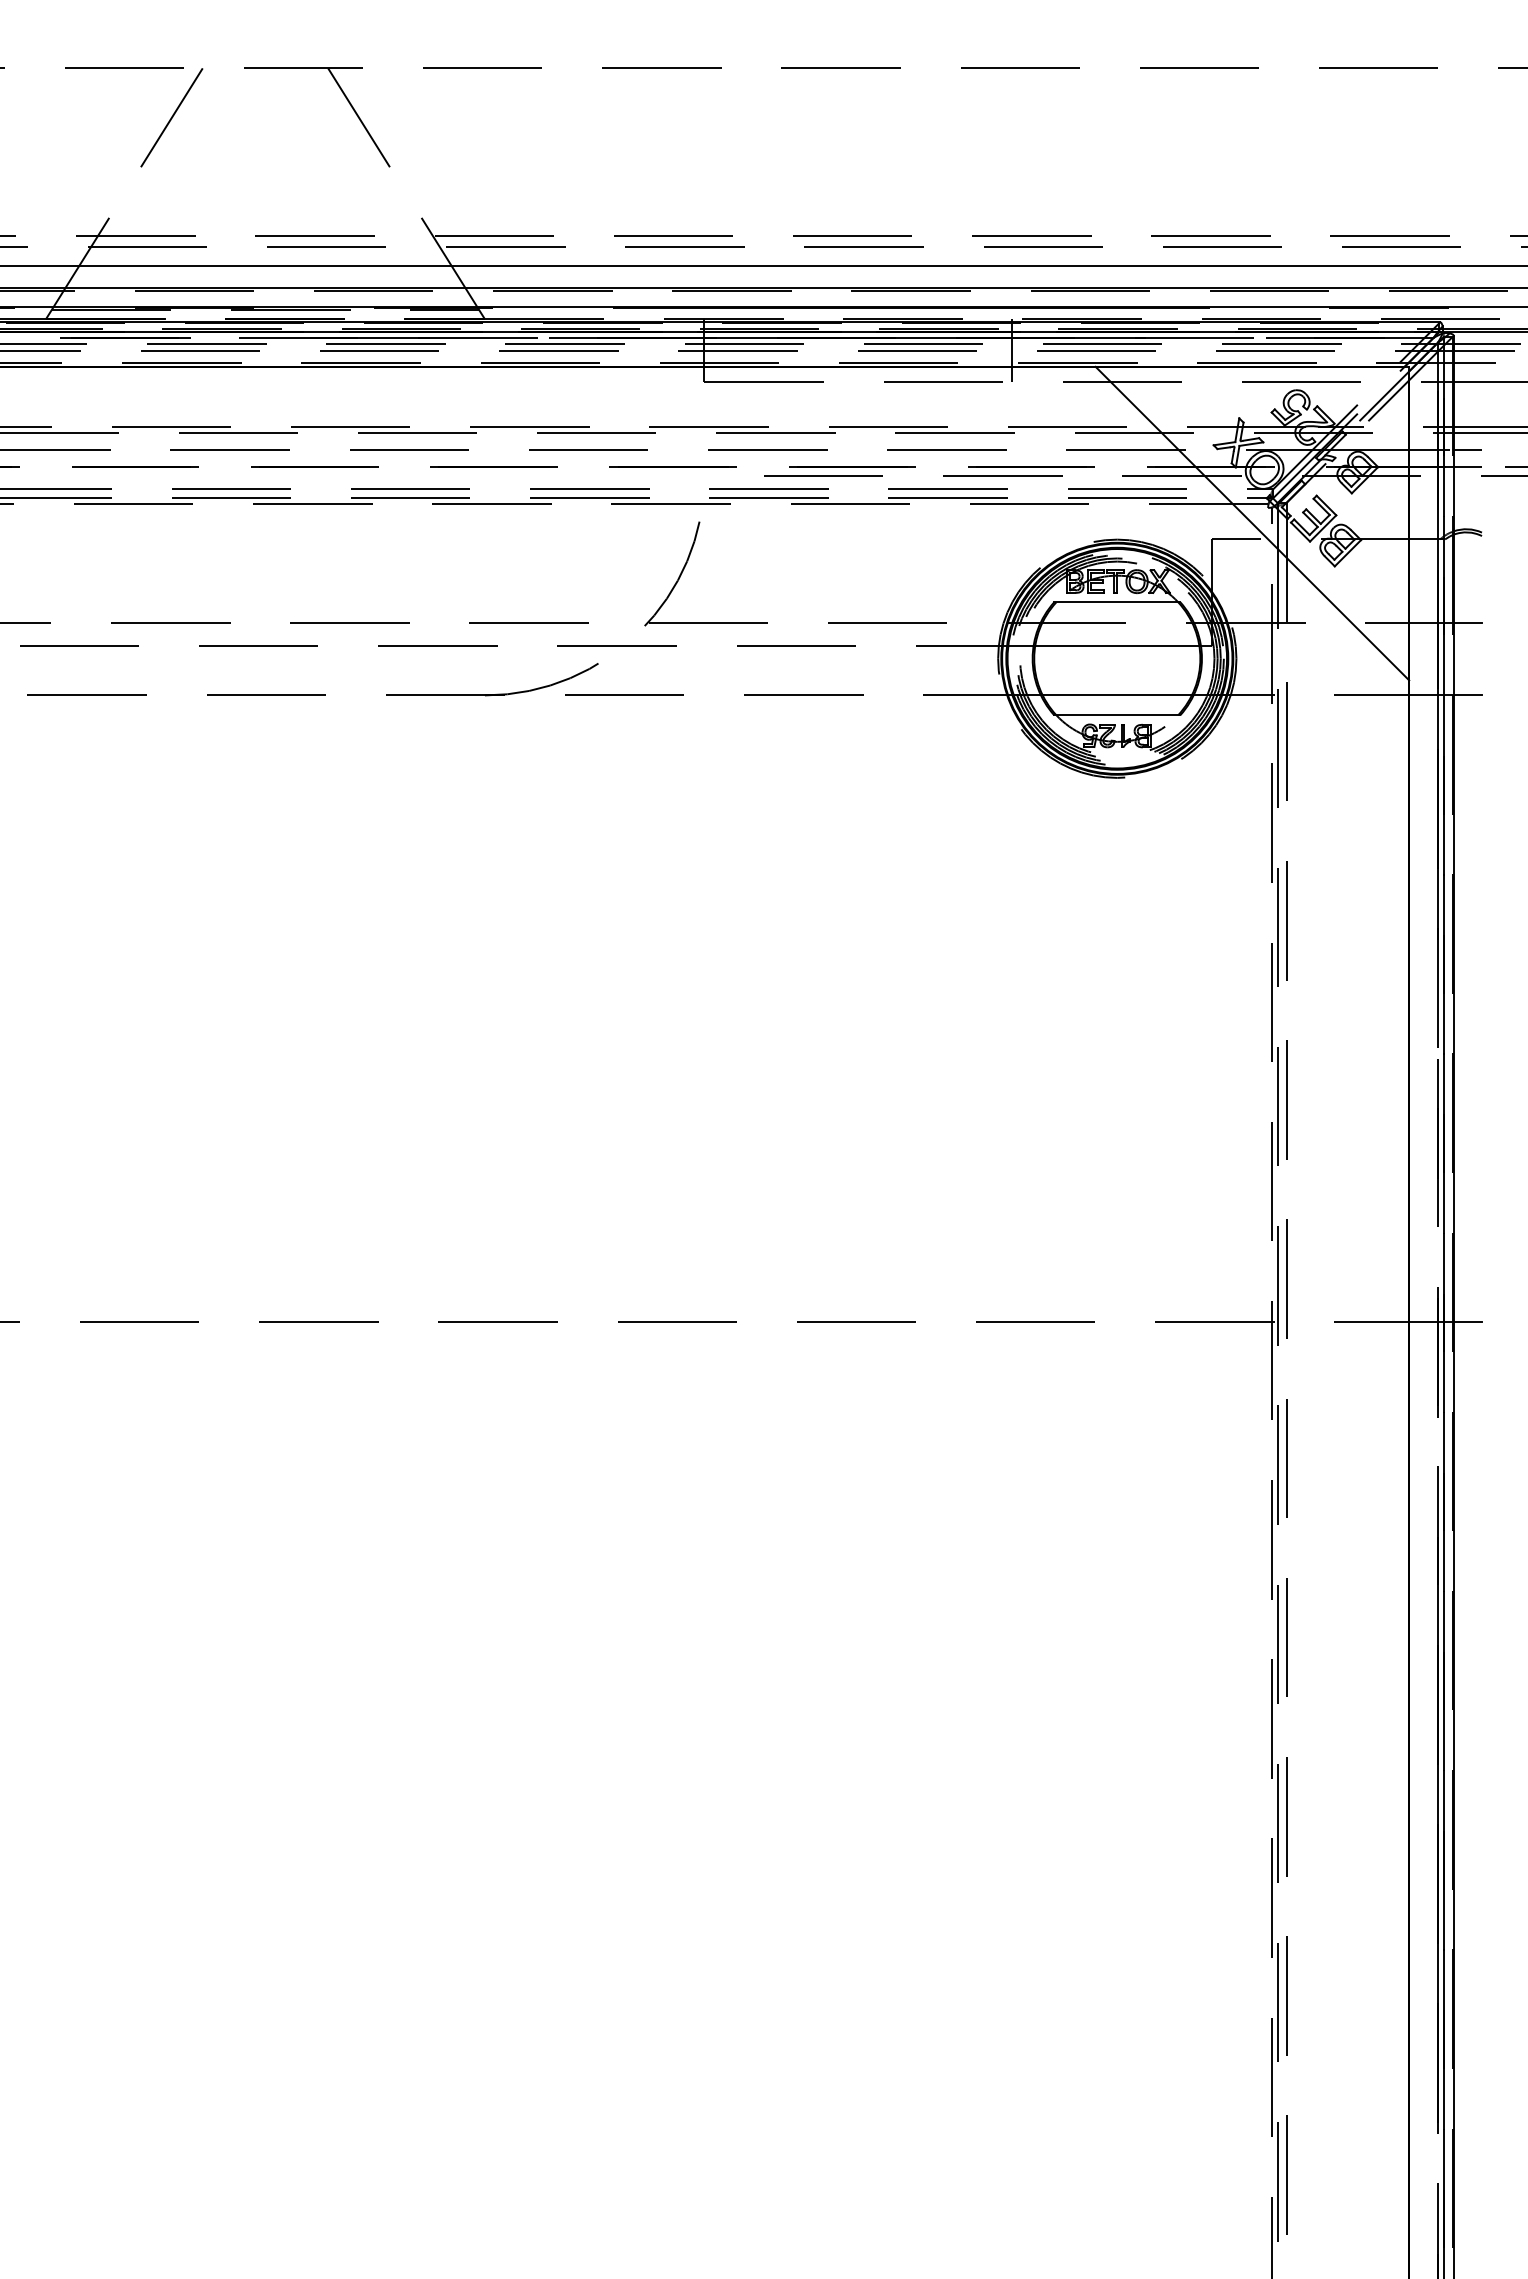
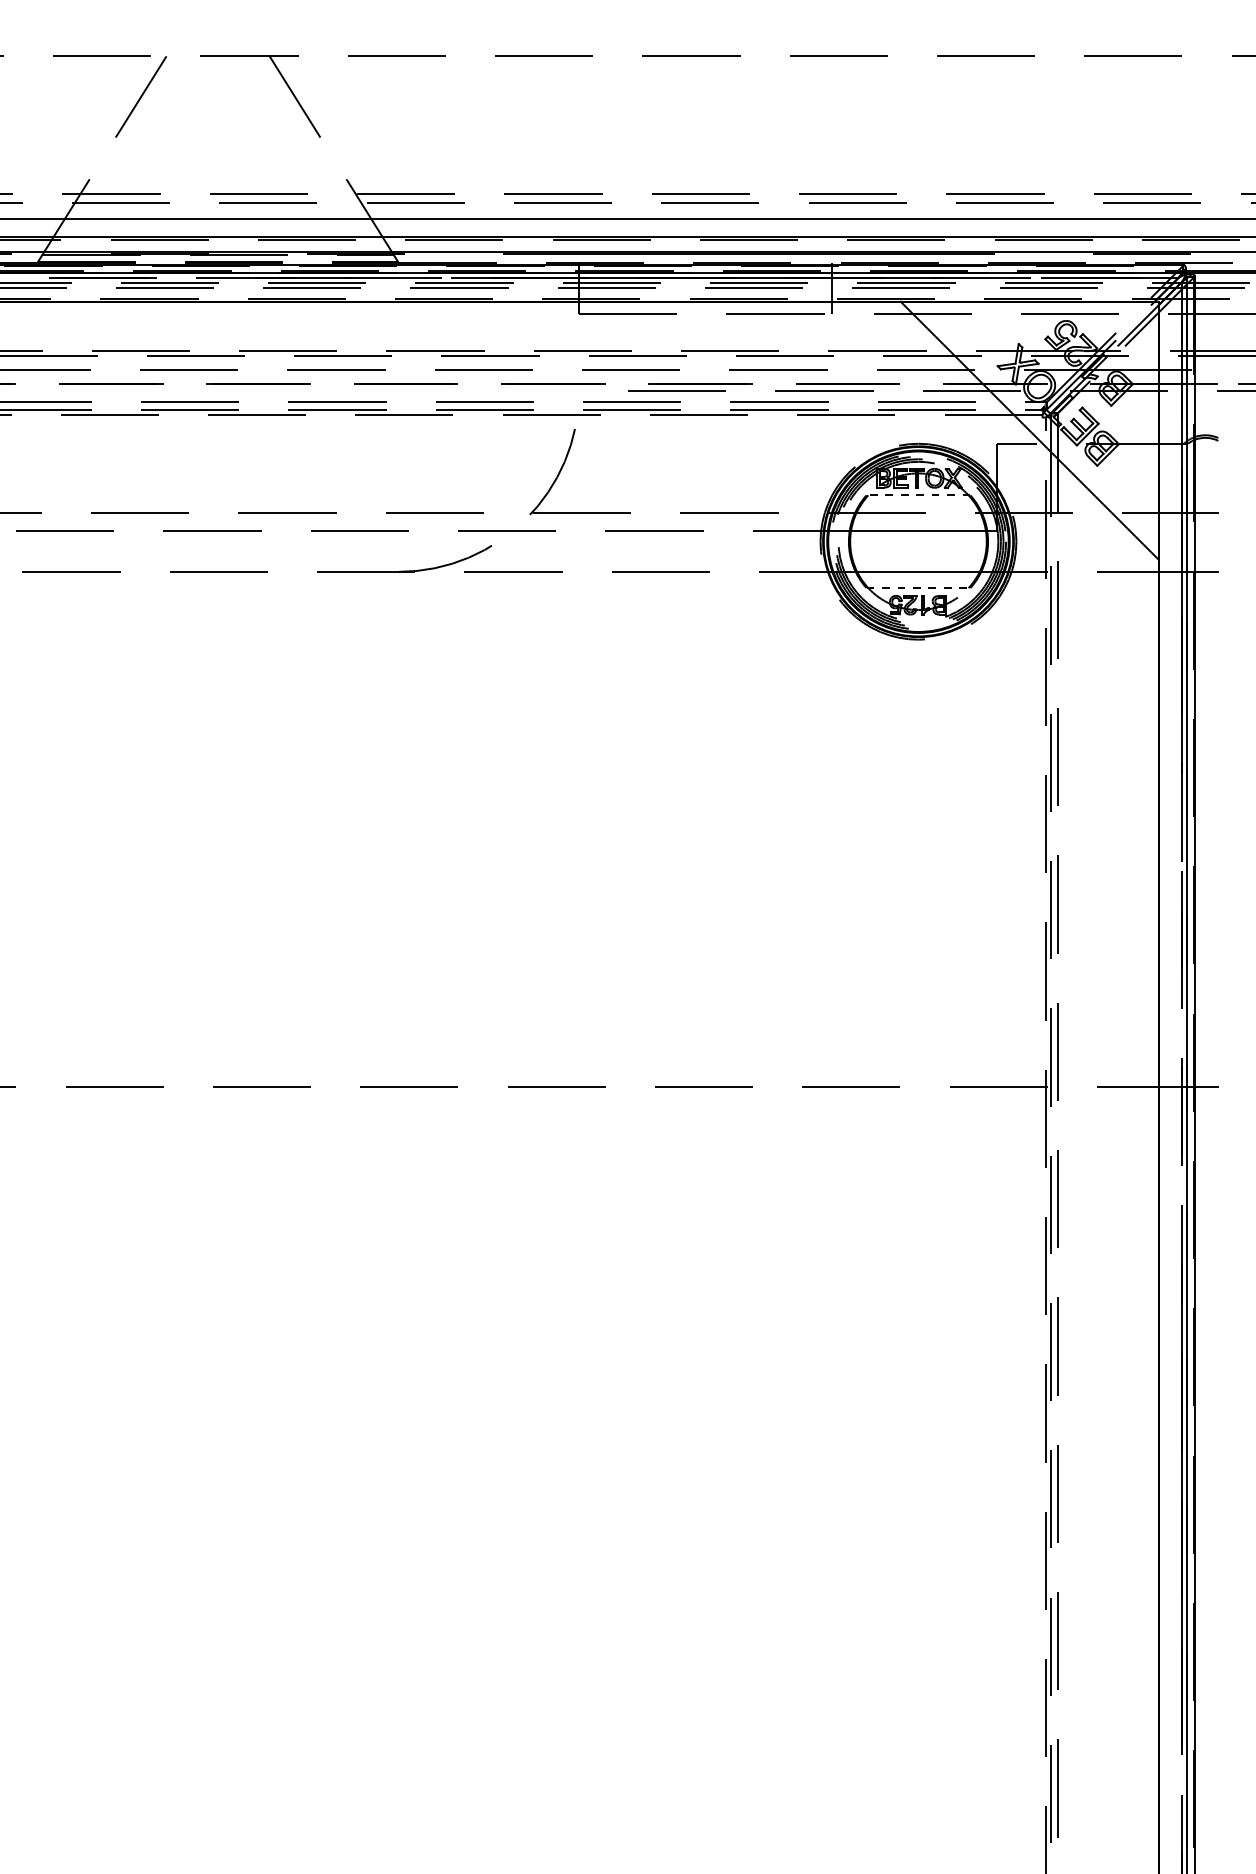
line: (1467, 449) -> (1206, 369), removed
line: (1116, 602) -> (917, 495), solid -> dashed
line: (1117, 715) -> (918, 588), solid -> dashed

